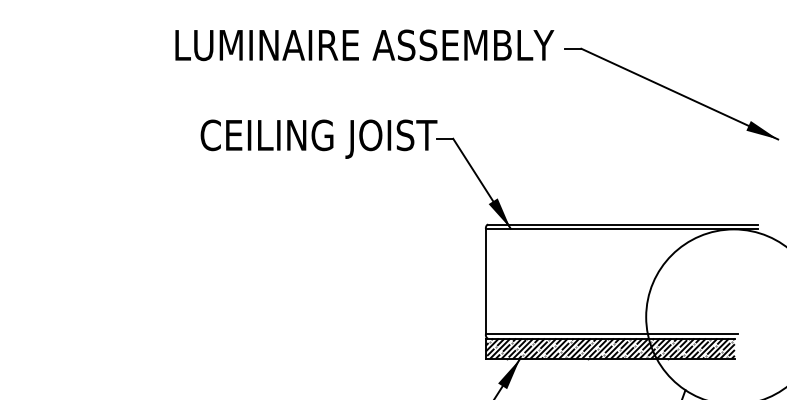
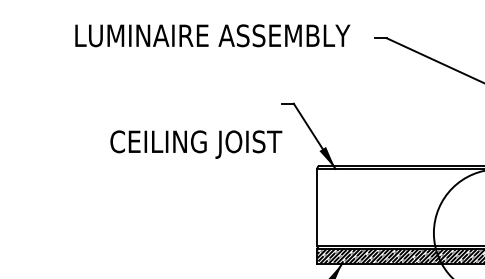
text: (364, 45) -> (212, 35), moved
text: (318, 138) -> (195, 144), moved

